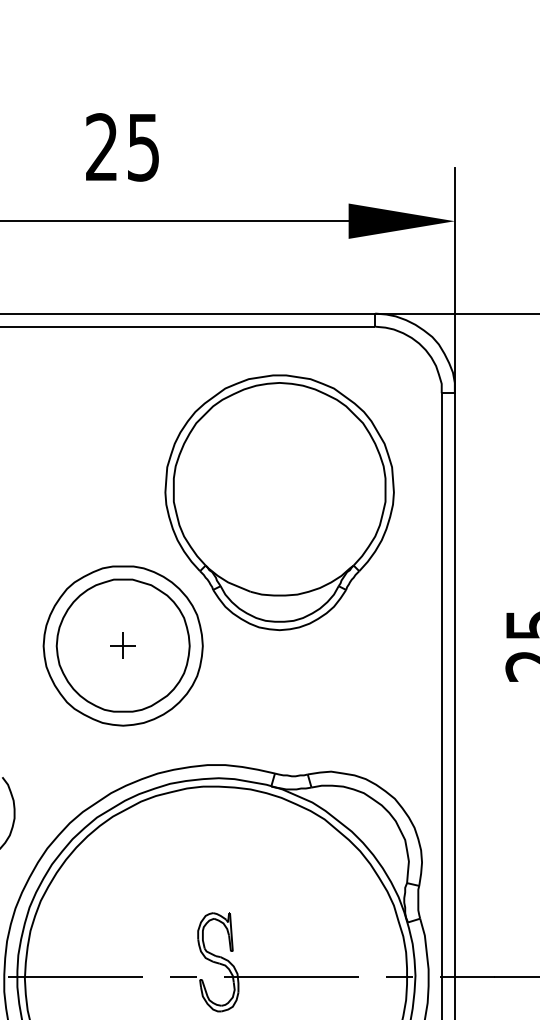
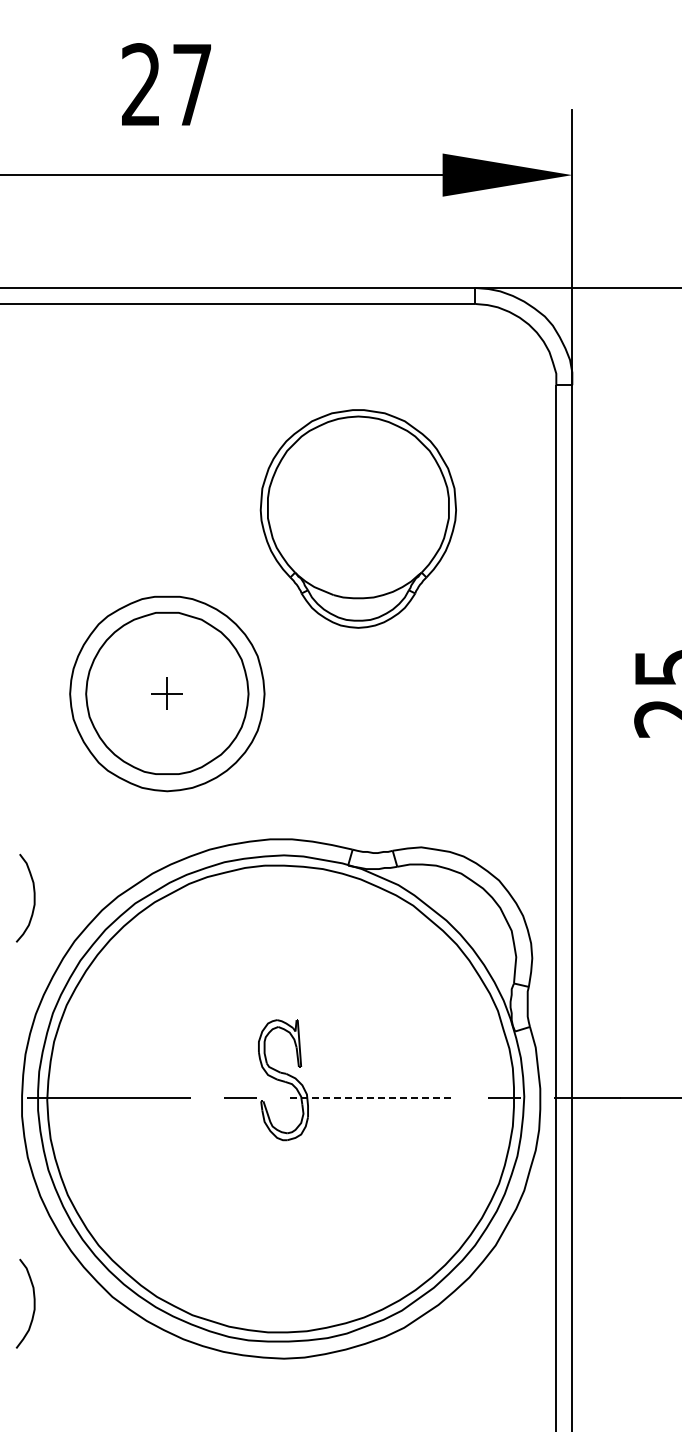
text: (143, 147) -> (191, 85), 25 -> 27
part: (279, 502) -> (358, 518), size x0.7
line: (291, 977) -> (372, 1098), solid -> dashed

